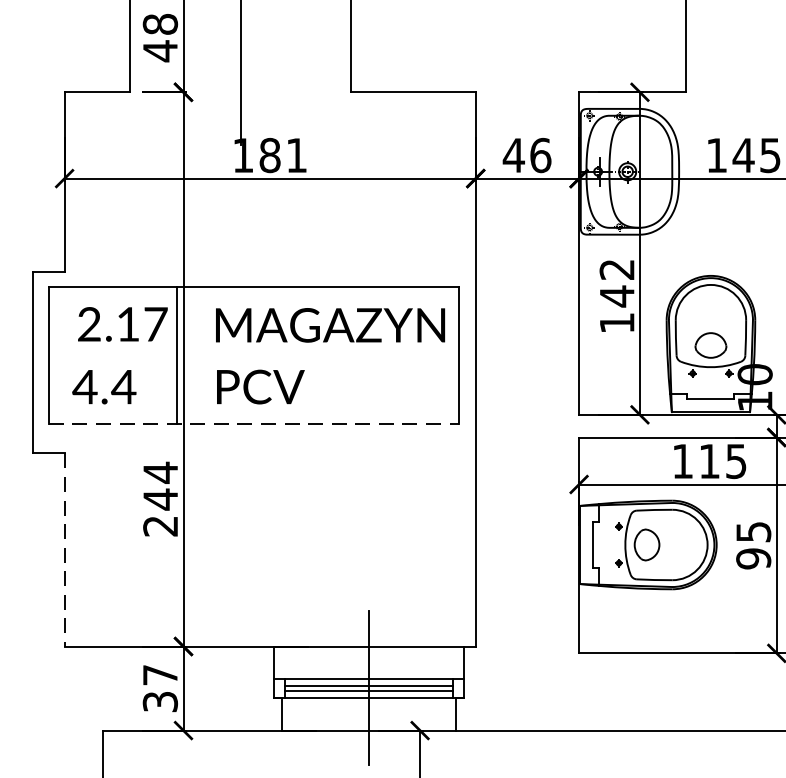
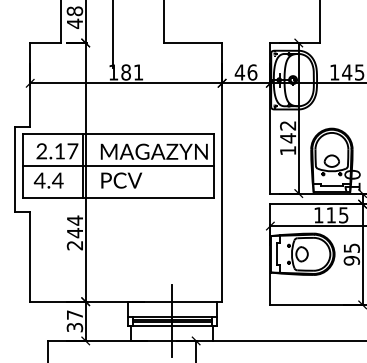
line: (253, 354) -> (118, 165), added
line: (253, 423) -> (118, 197), dashed -> solid
line: (65, 551) -> (30, 257), dashed -> solid

